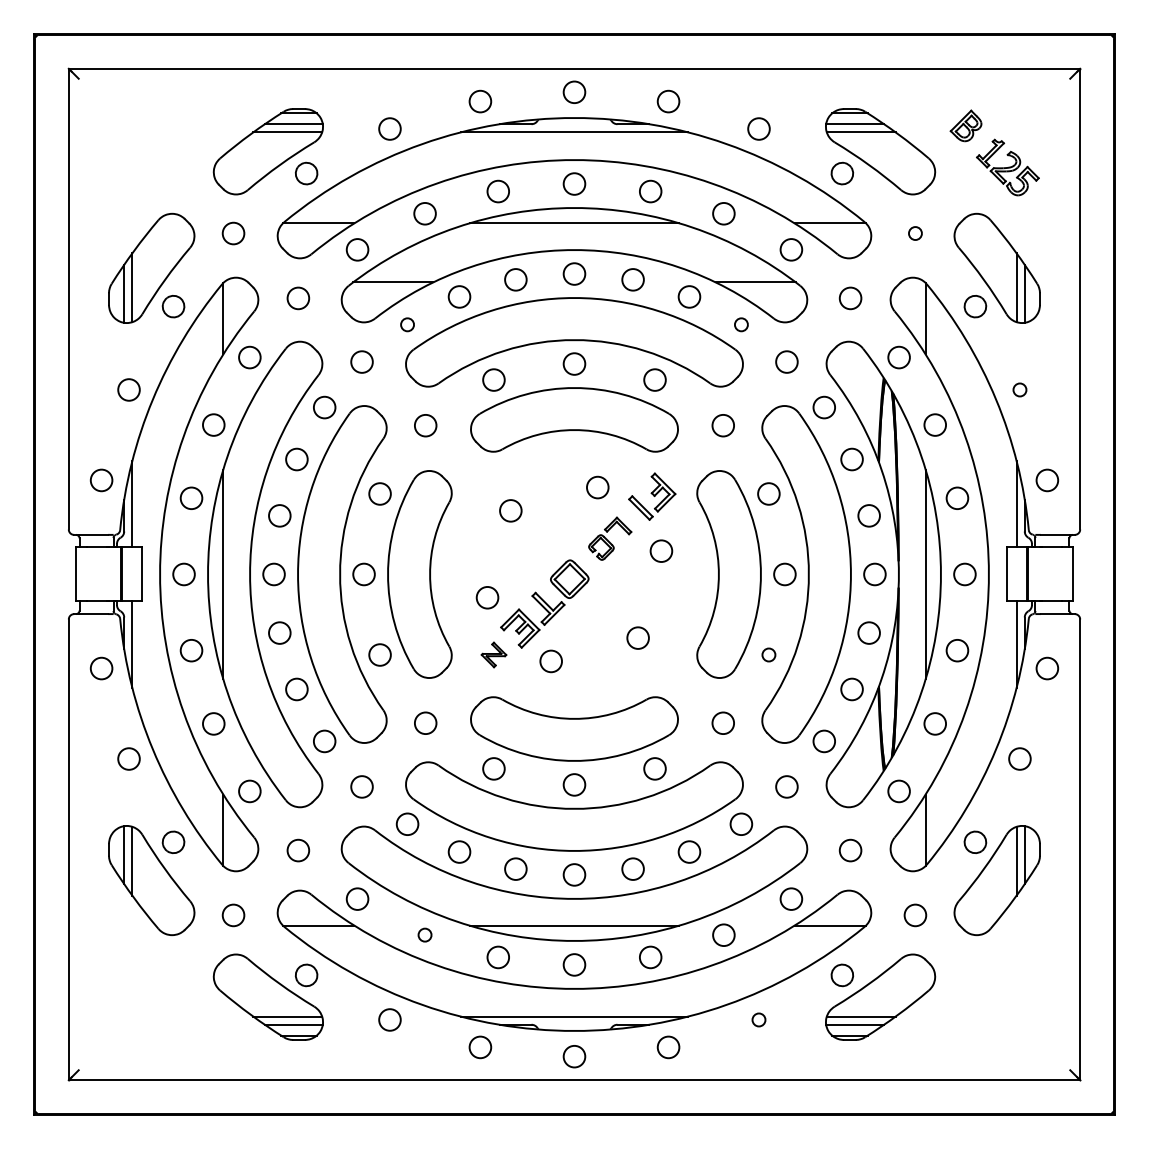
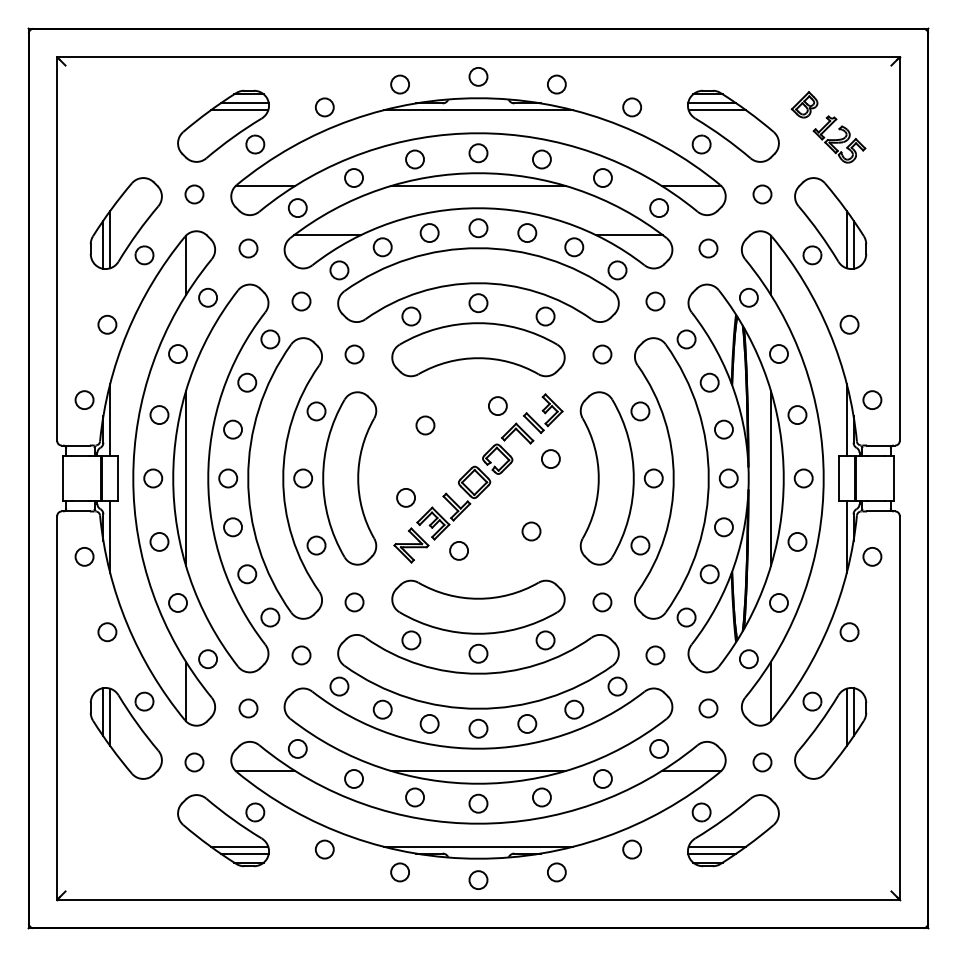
circle: (915, 233) -> (762, 194), size x1.67
circle: (407, 324) -> (339, 270), size x1.67
circle: (741, 324) -> (617, 270), size x1.67
circle: (1019, 389) -> (849, 324), size x1.67
part: (610, 538) -> (508, 448), size x1.43
part: (493, 654) -> (411, 545), size x1.67
circle: (768, 654) -> (640, 545), size x1.67
circle: (424, 934) -> (353, 778), size x1.67
circle: (758, 1019) -> (631, 849), size x1.67

